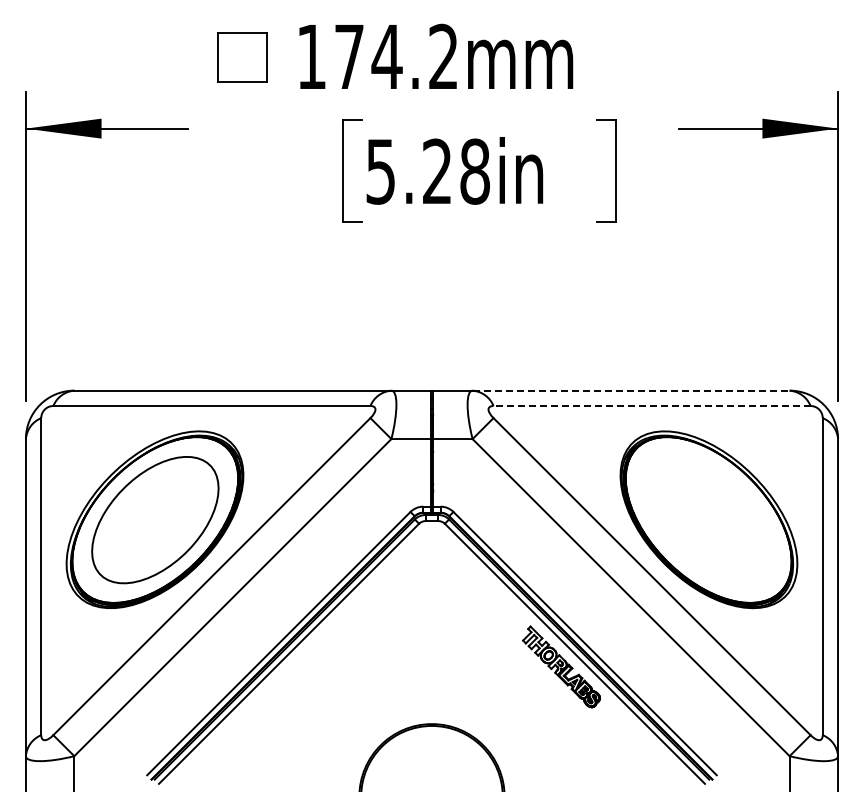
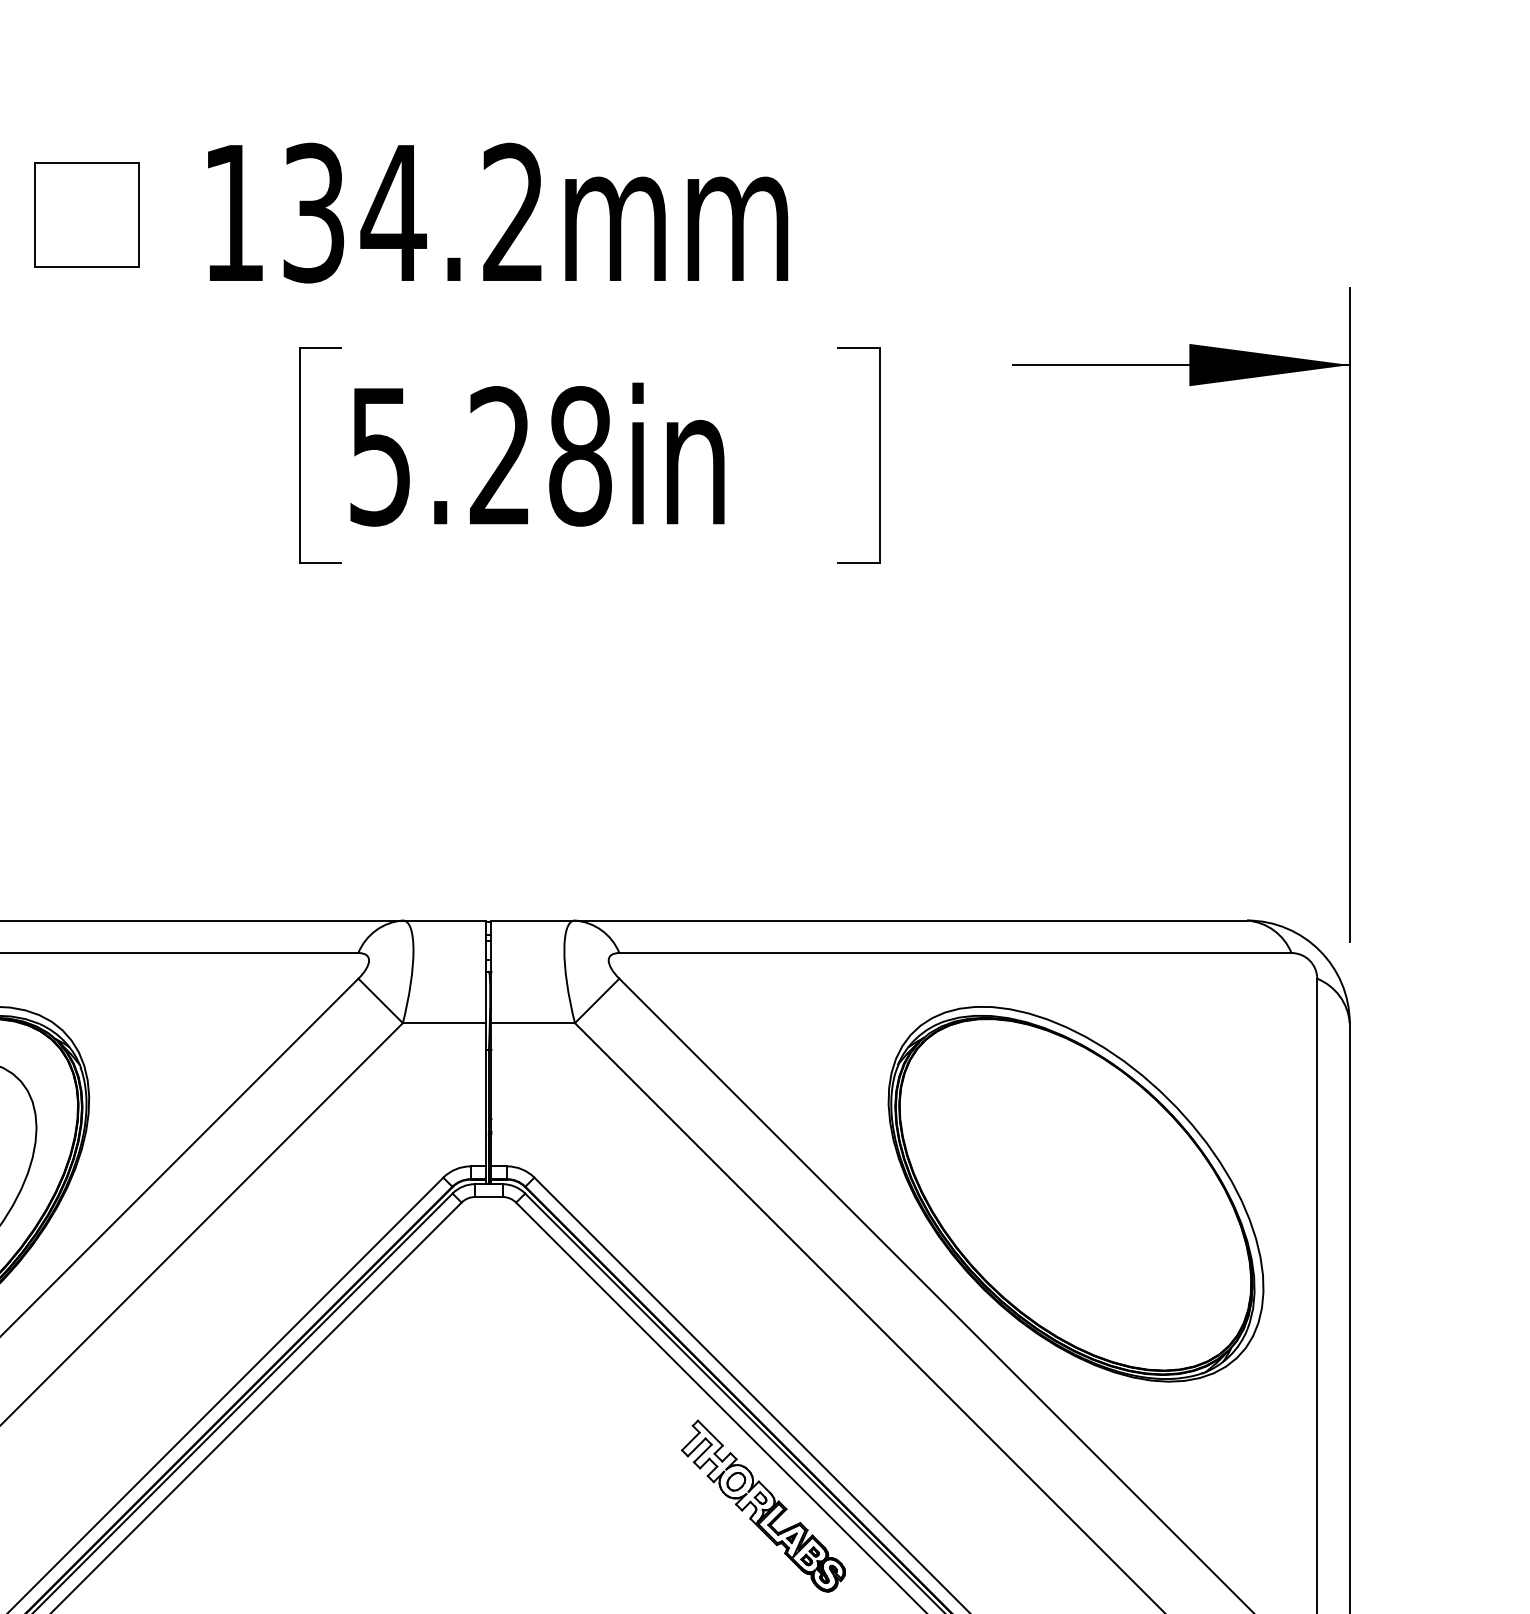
text: (349, 56) -> (314, 212), 174.2mm -> 134.2mm
line: (631, 390) -> (911, 920), dashed -> solid
line: (652, 406) -> (956, 954), dashed -> solid

